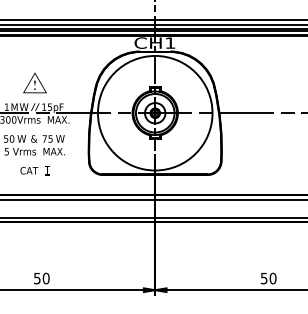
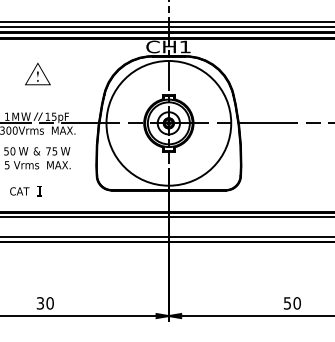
part: (34, 82) -> (37, 73), moved
text: (34, 170) -> (25, 191), moved
text: (37, 277) -> (40, 302), 50 -> 30

